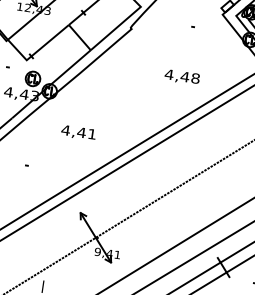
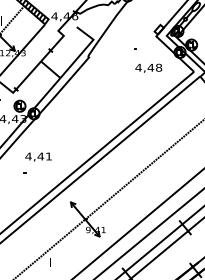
text: (182, 76) -> (148, 67), moved
text: (78, 132) -> (38, 156), moved

